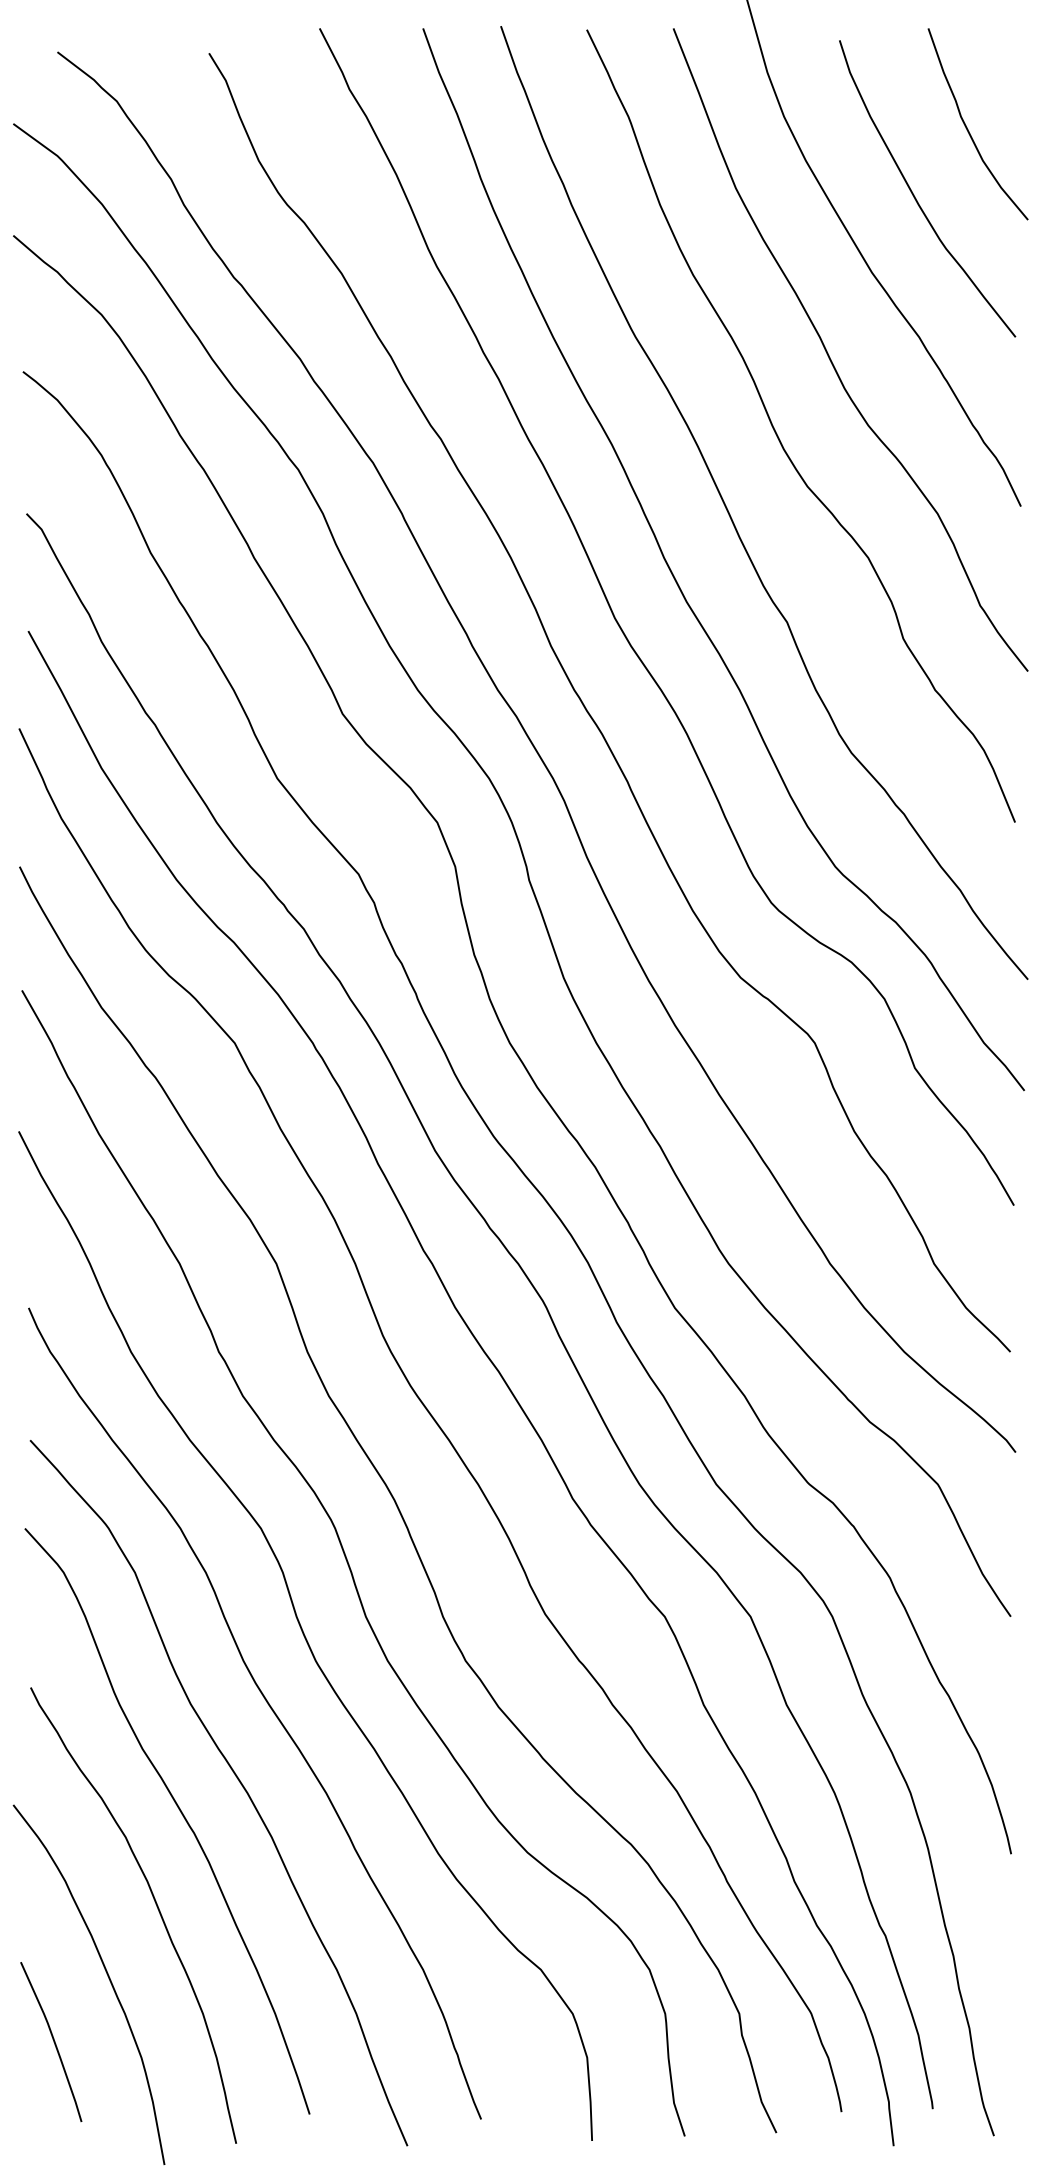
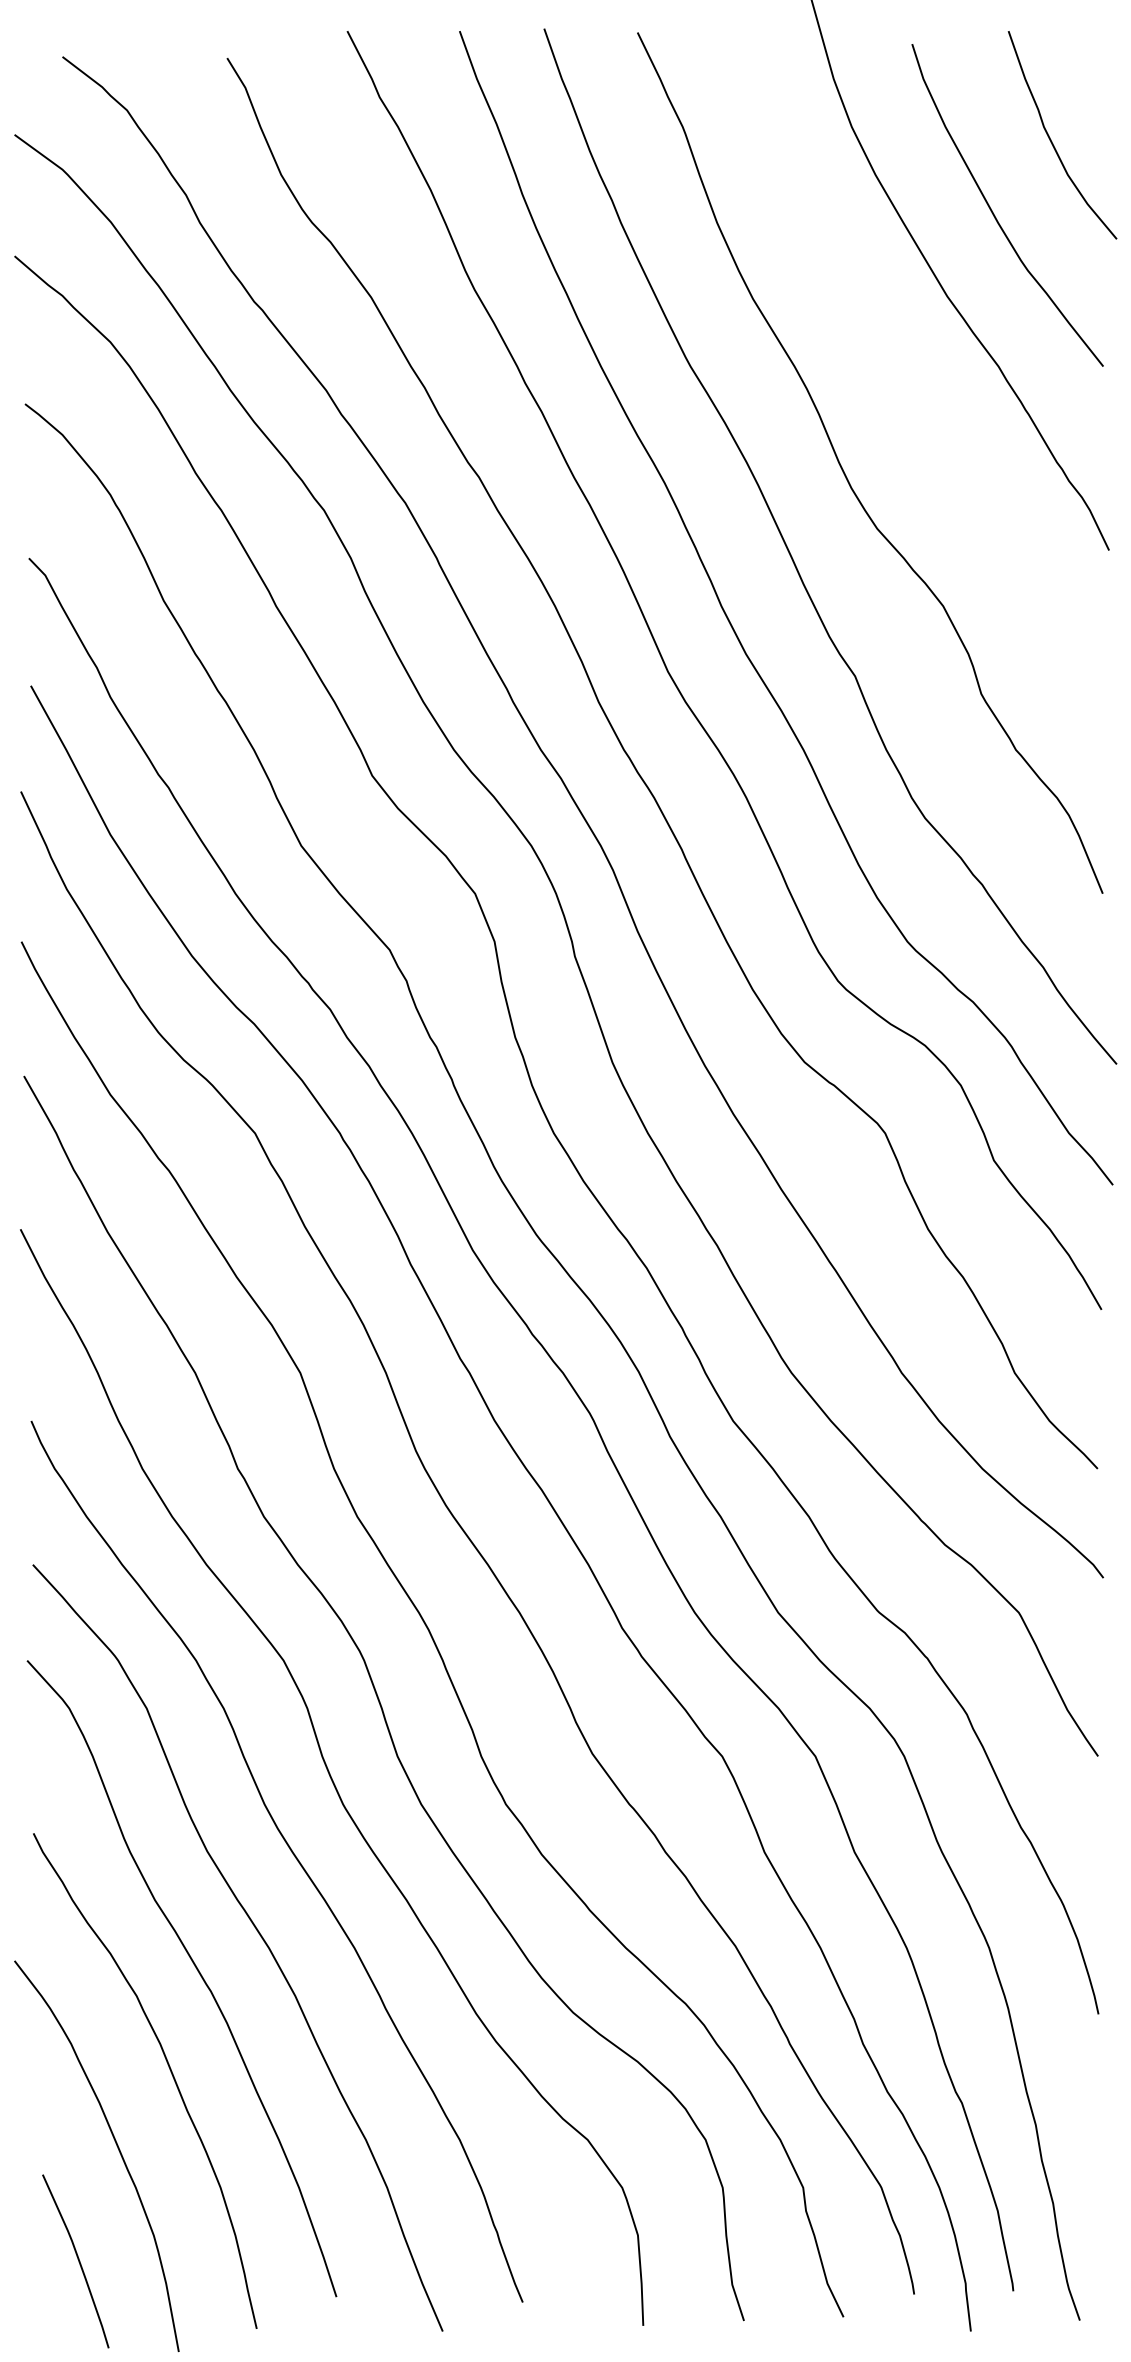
curve: (831, 360) -> (903, 391), removed
curve: (52, 2040) -> (77, 2259), moved

